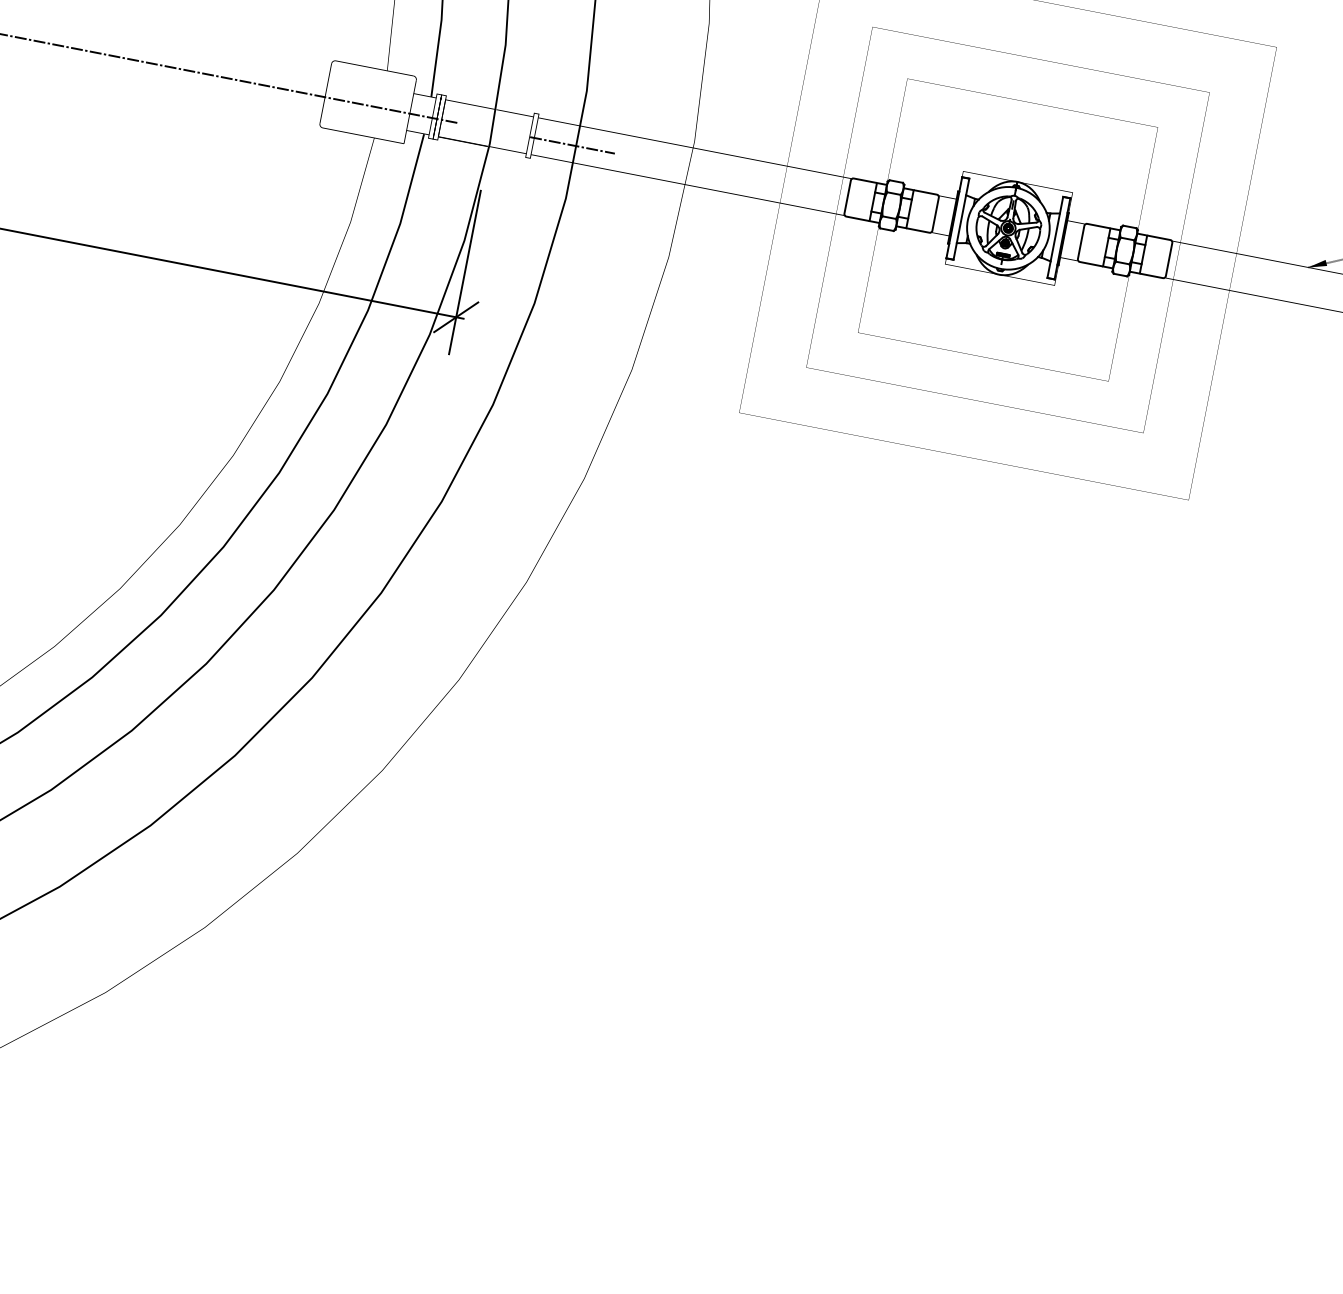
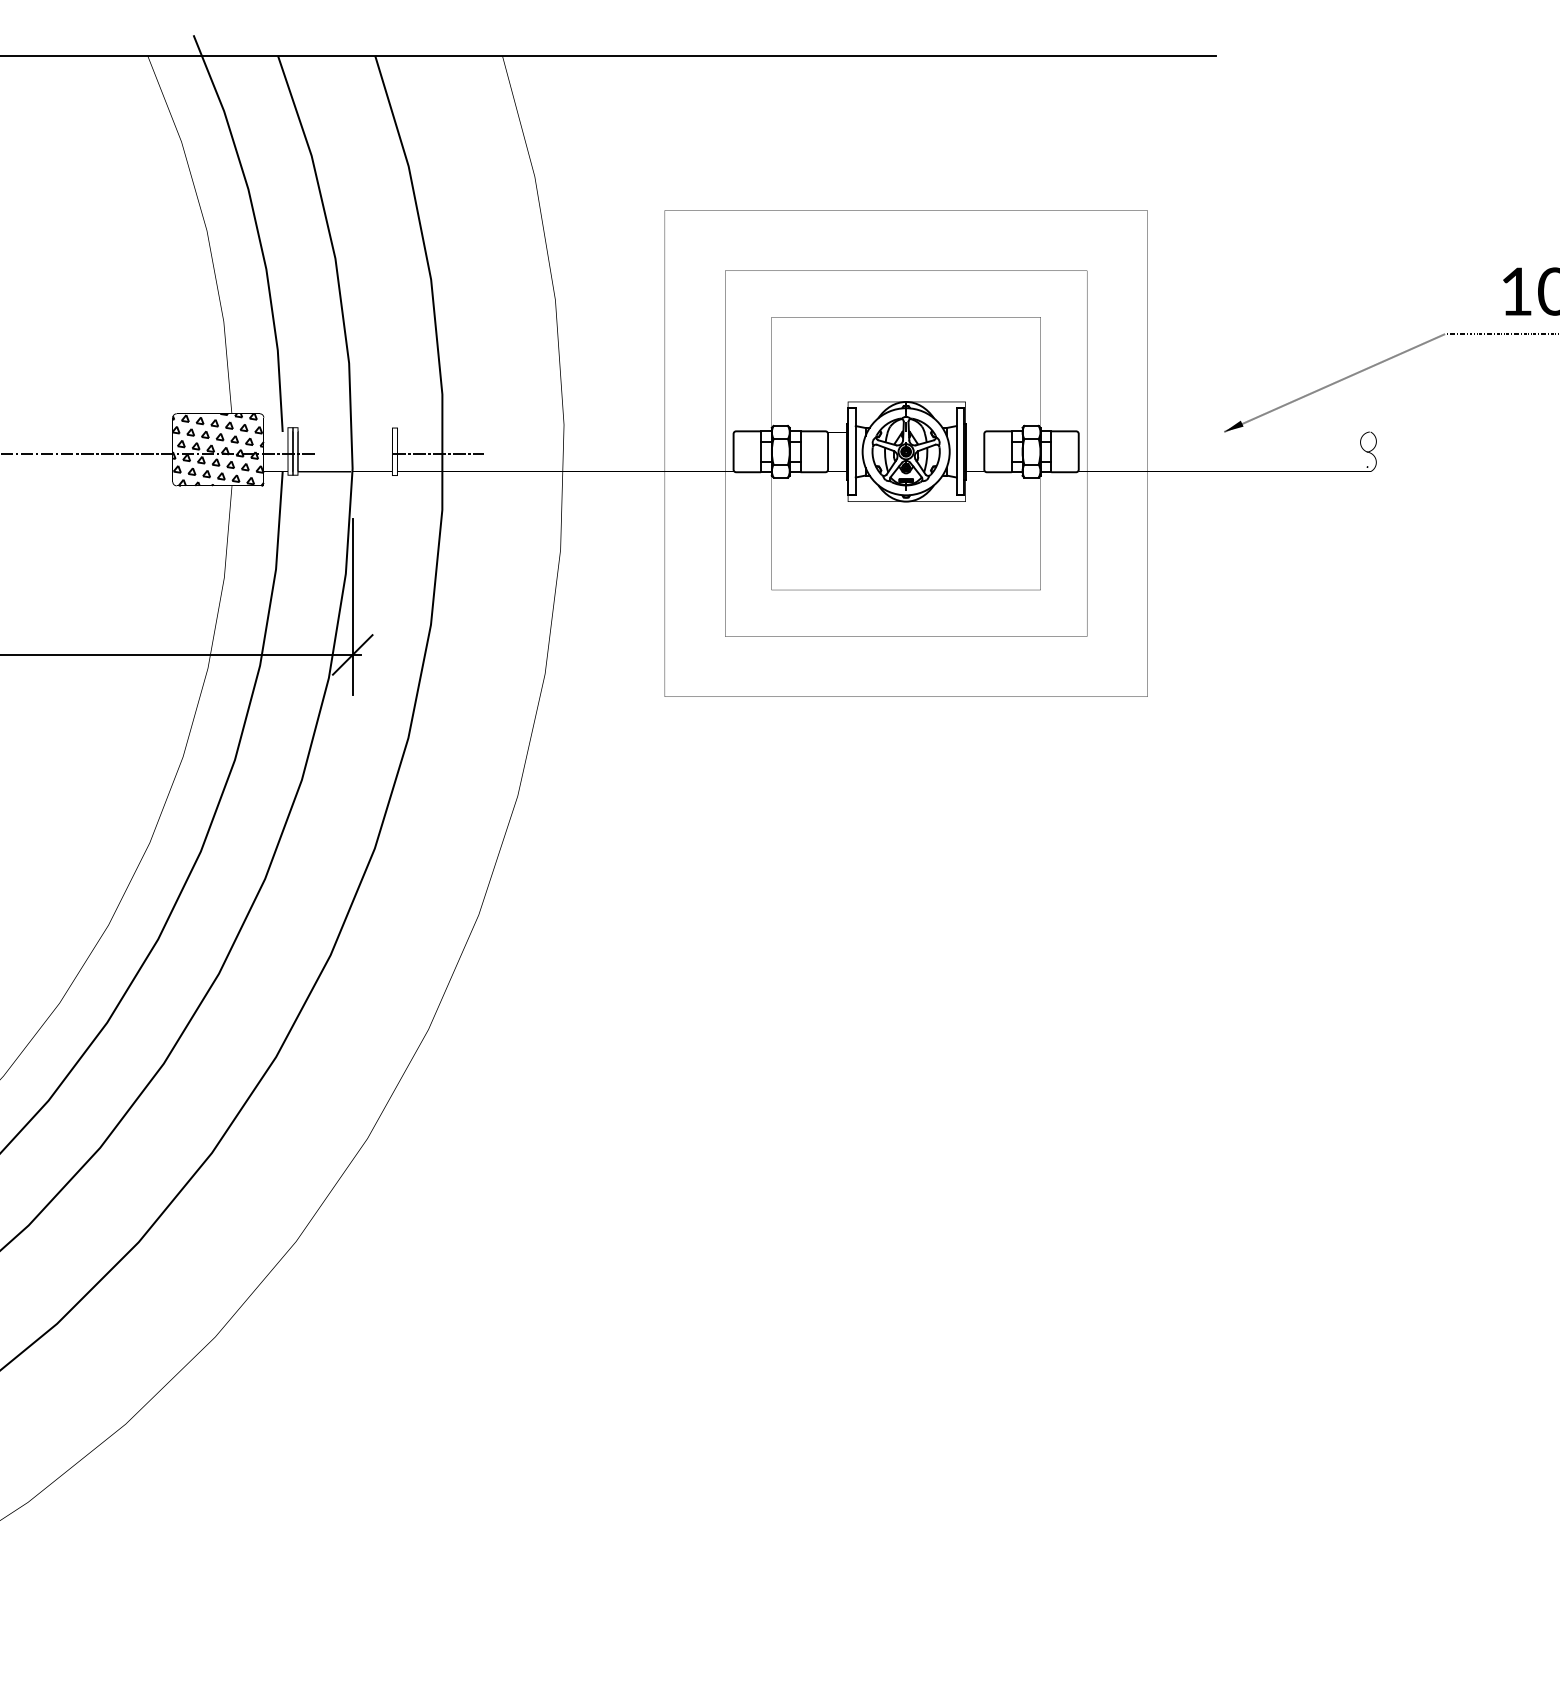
hatch: (367, 101) -> (217, 449), added

